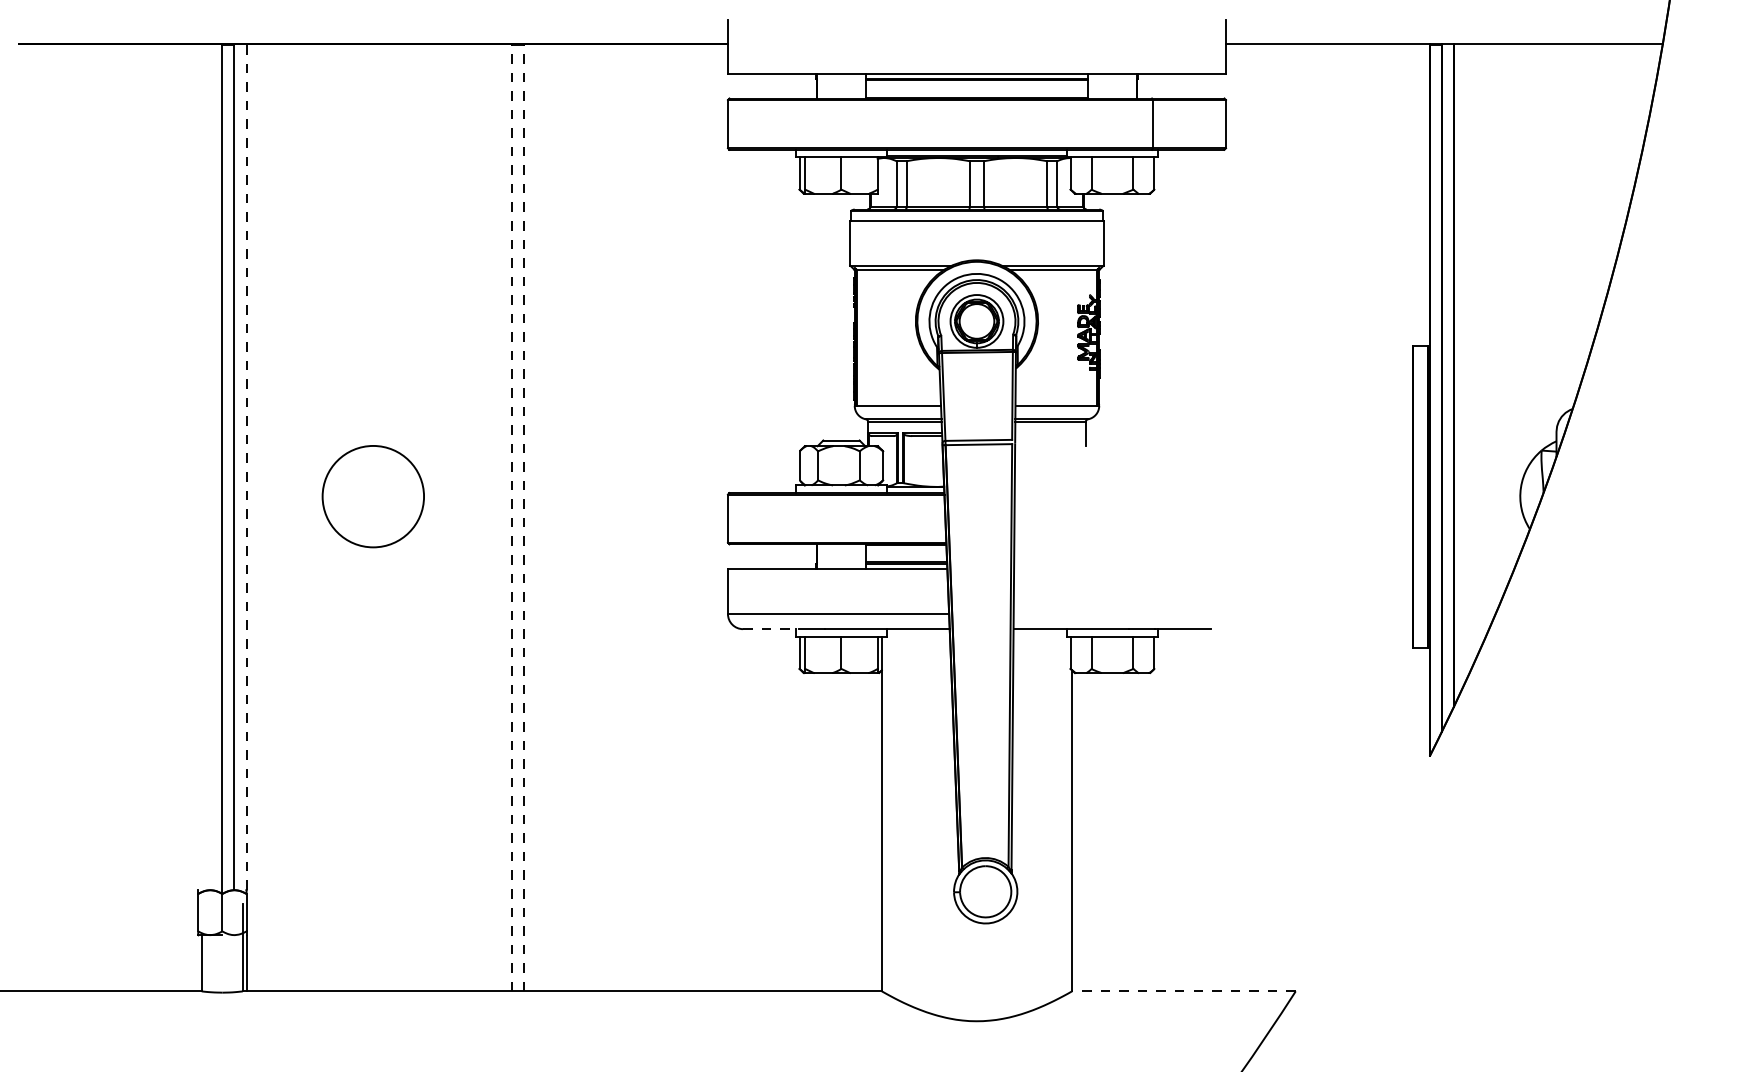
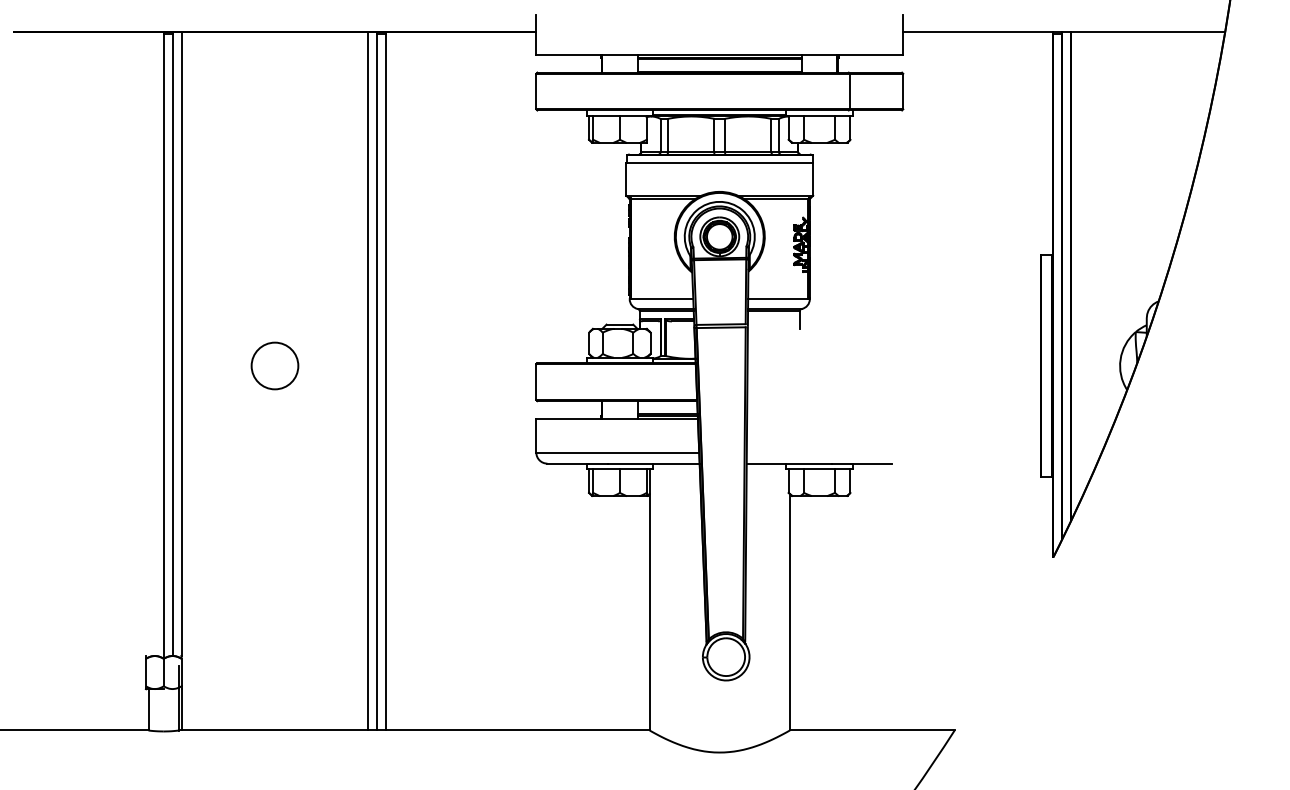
line: (246, 467) -> (181, 344), dashed -> solid
circle: (372, 495) -> (274, 365), size x0.62
line: (500, 517) -> (368, 381), added
line: (512, 517) -> (377, 381), dashed -> solid
line: (524, 517) -> (386, 381), dashed -> solid
line: (771, 628) -> (568, 463), dashed -> solid
line: (1182, 991) -> (871, 730), dashed -> solid

